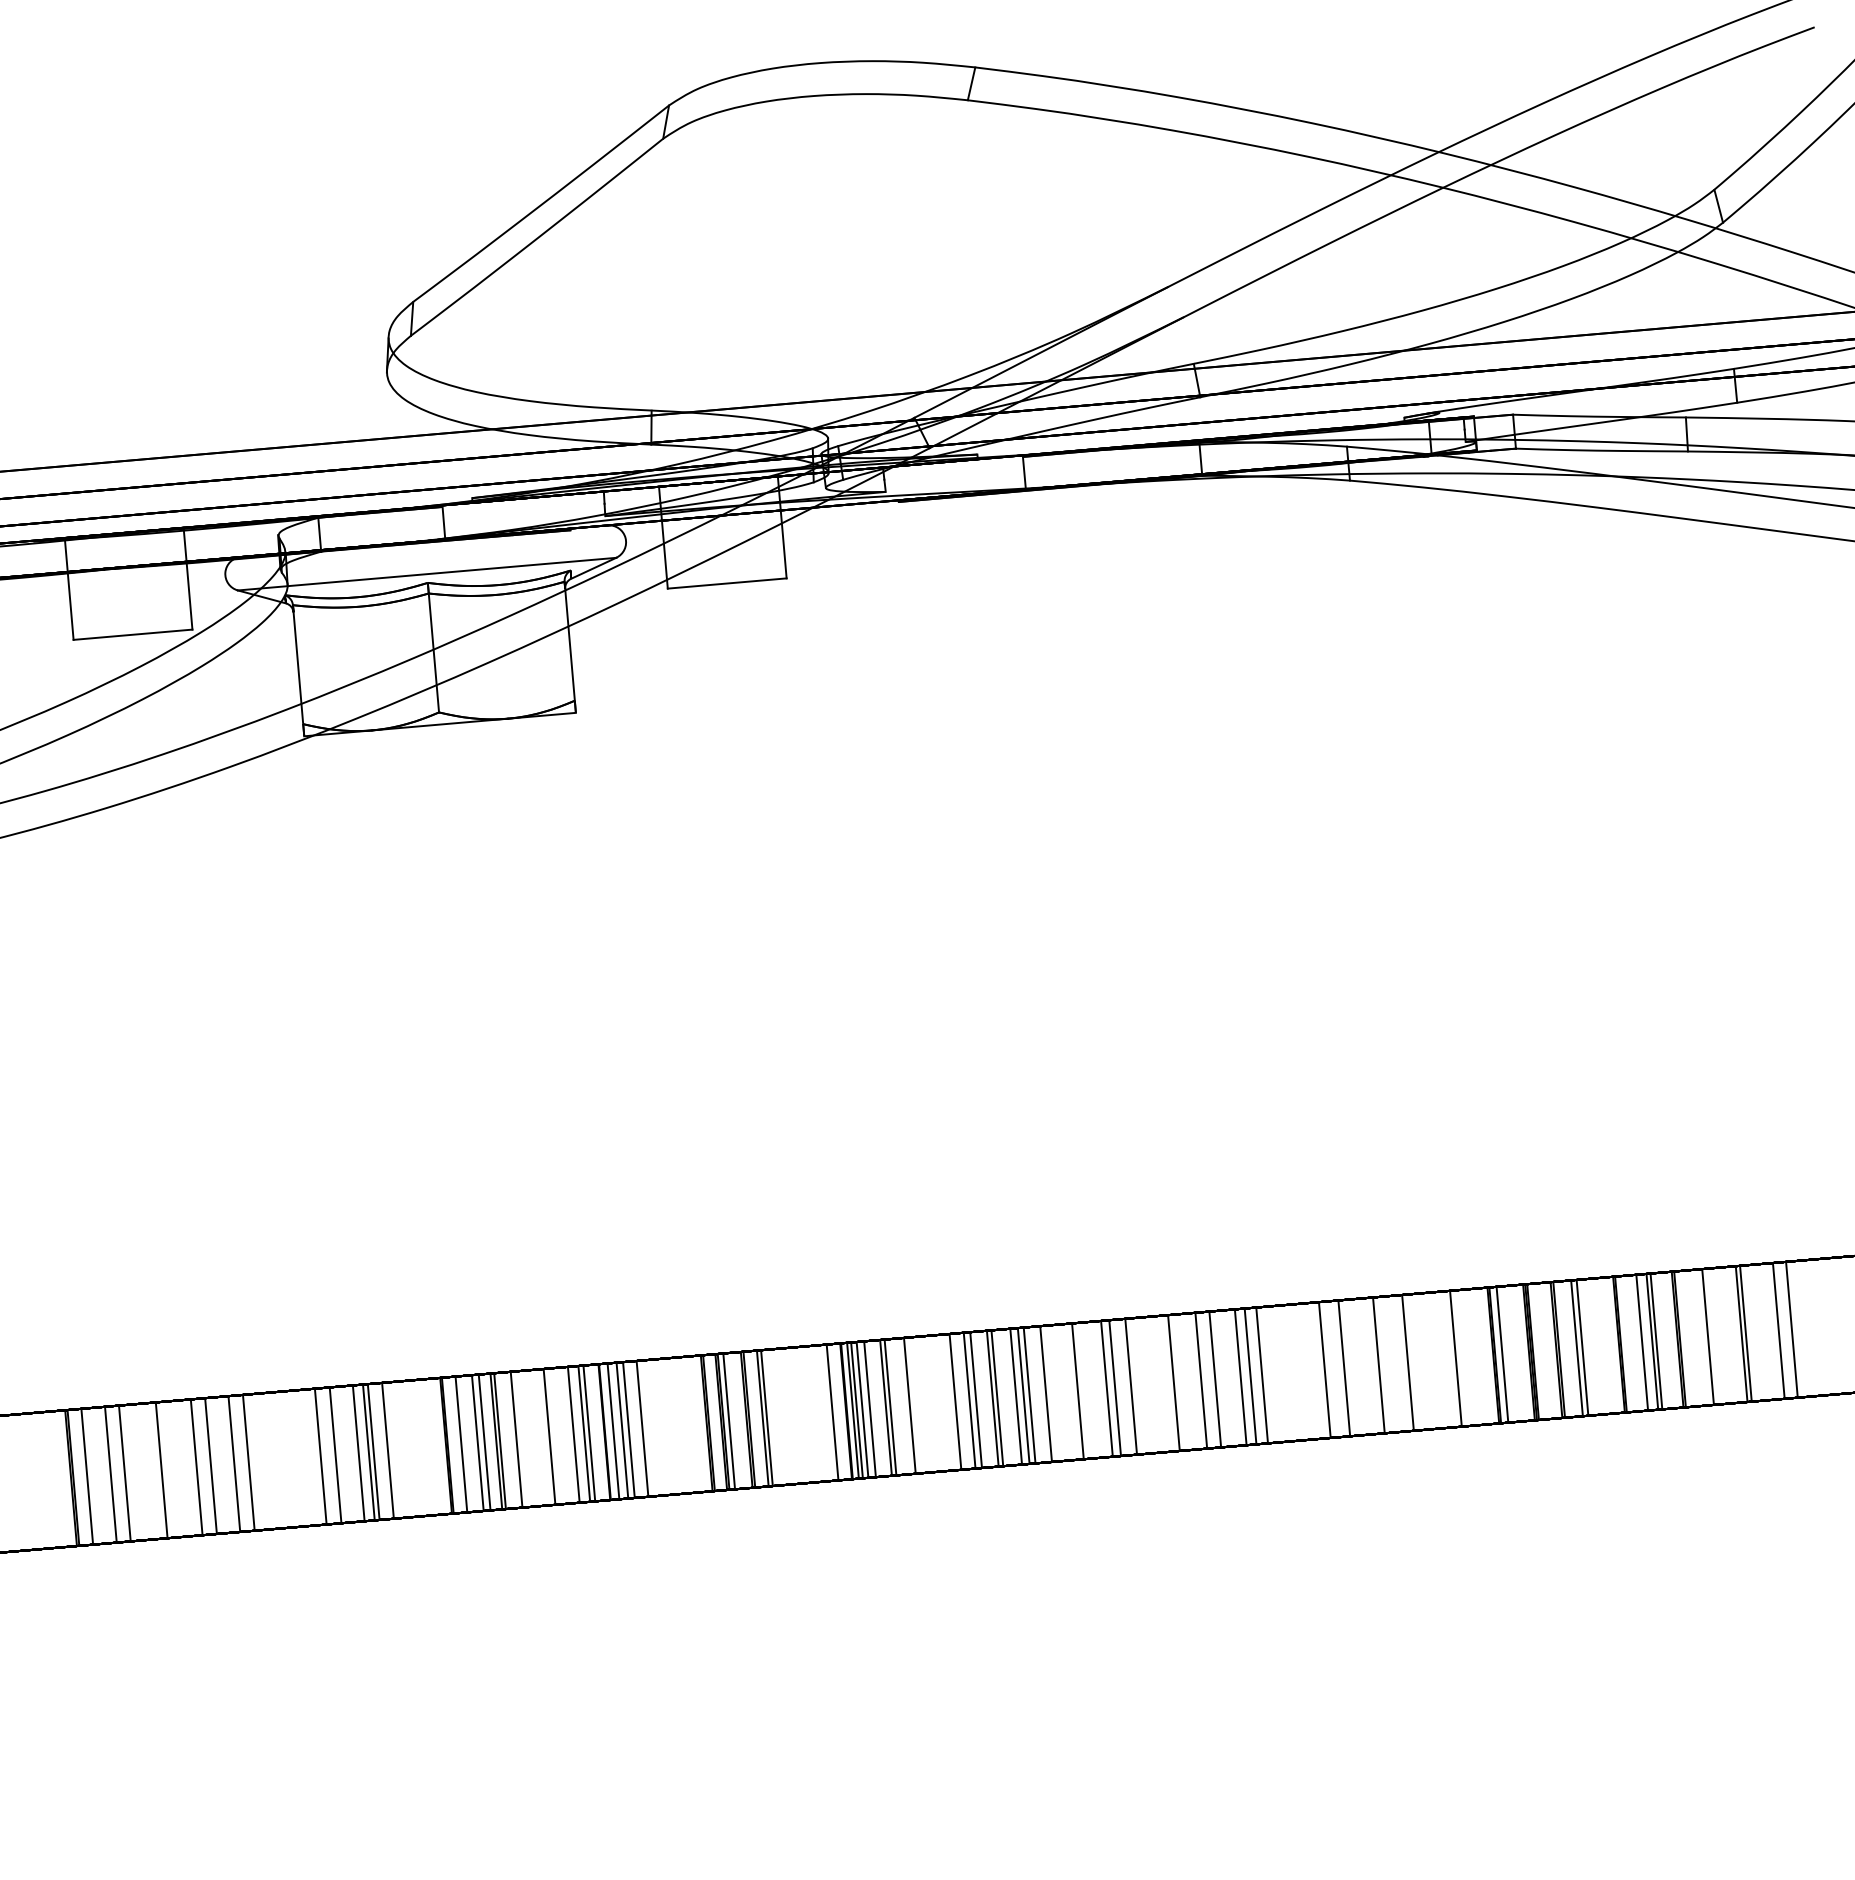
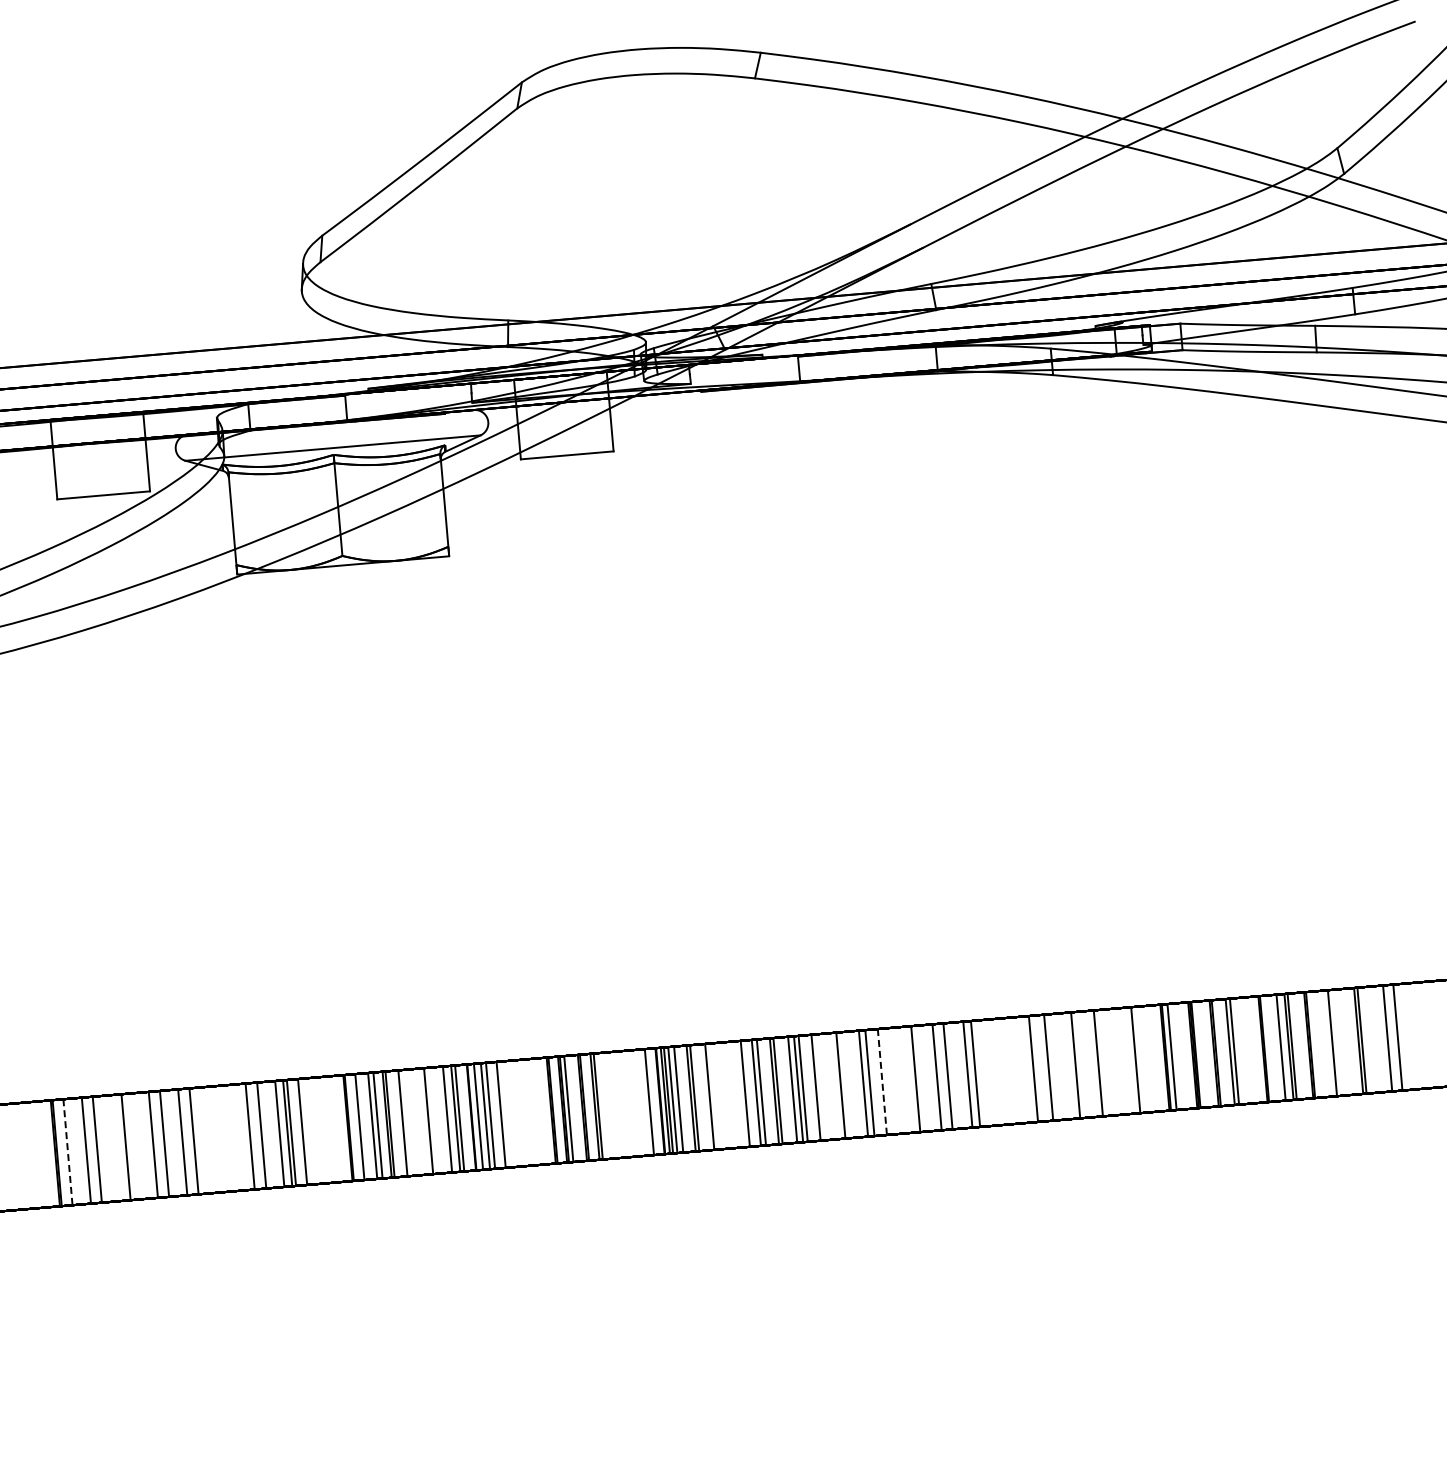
line: (1262, 1375) -> (984, 1073), removed
line: (1131, 1387) -> (882, 1082), solid -> dashed
line: (87, 1477) -> (68, 1152), solid -> dashed

